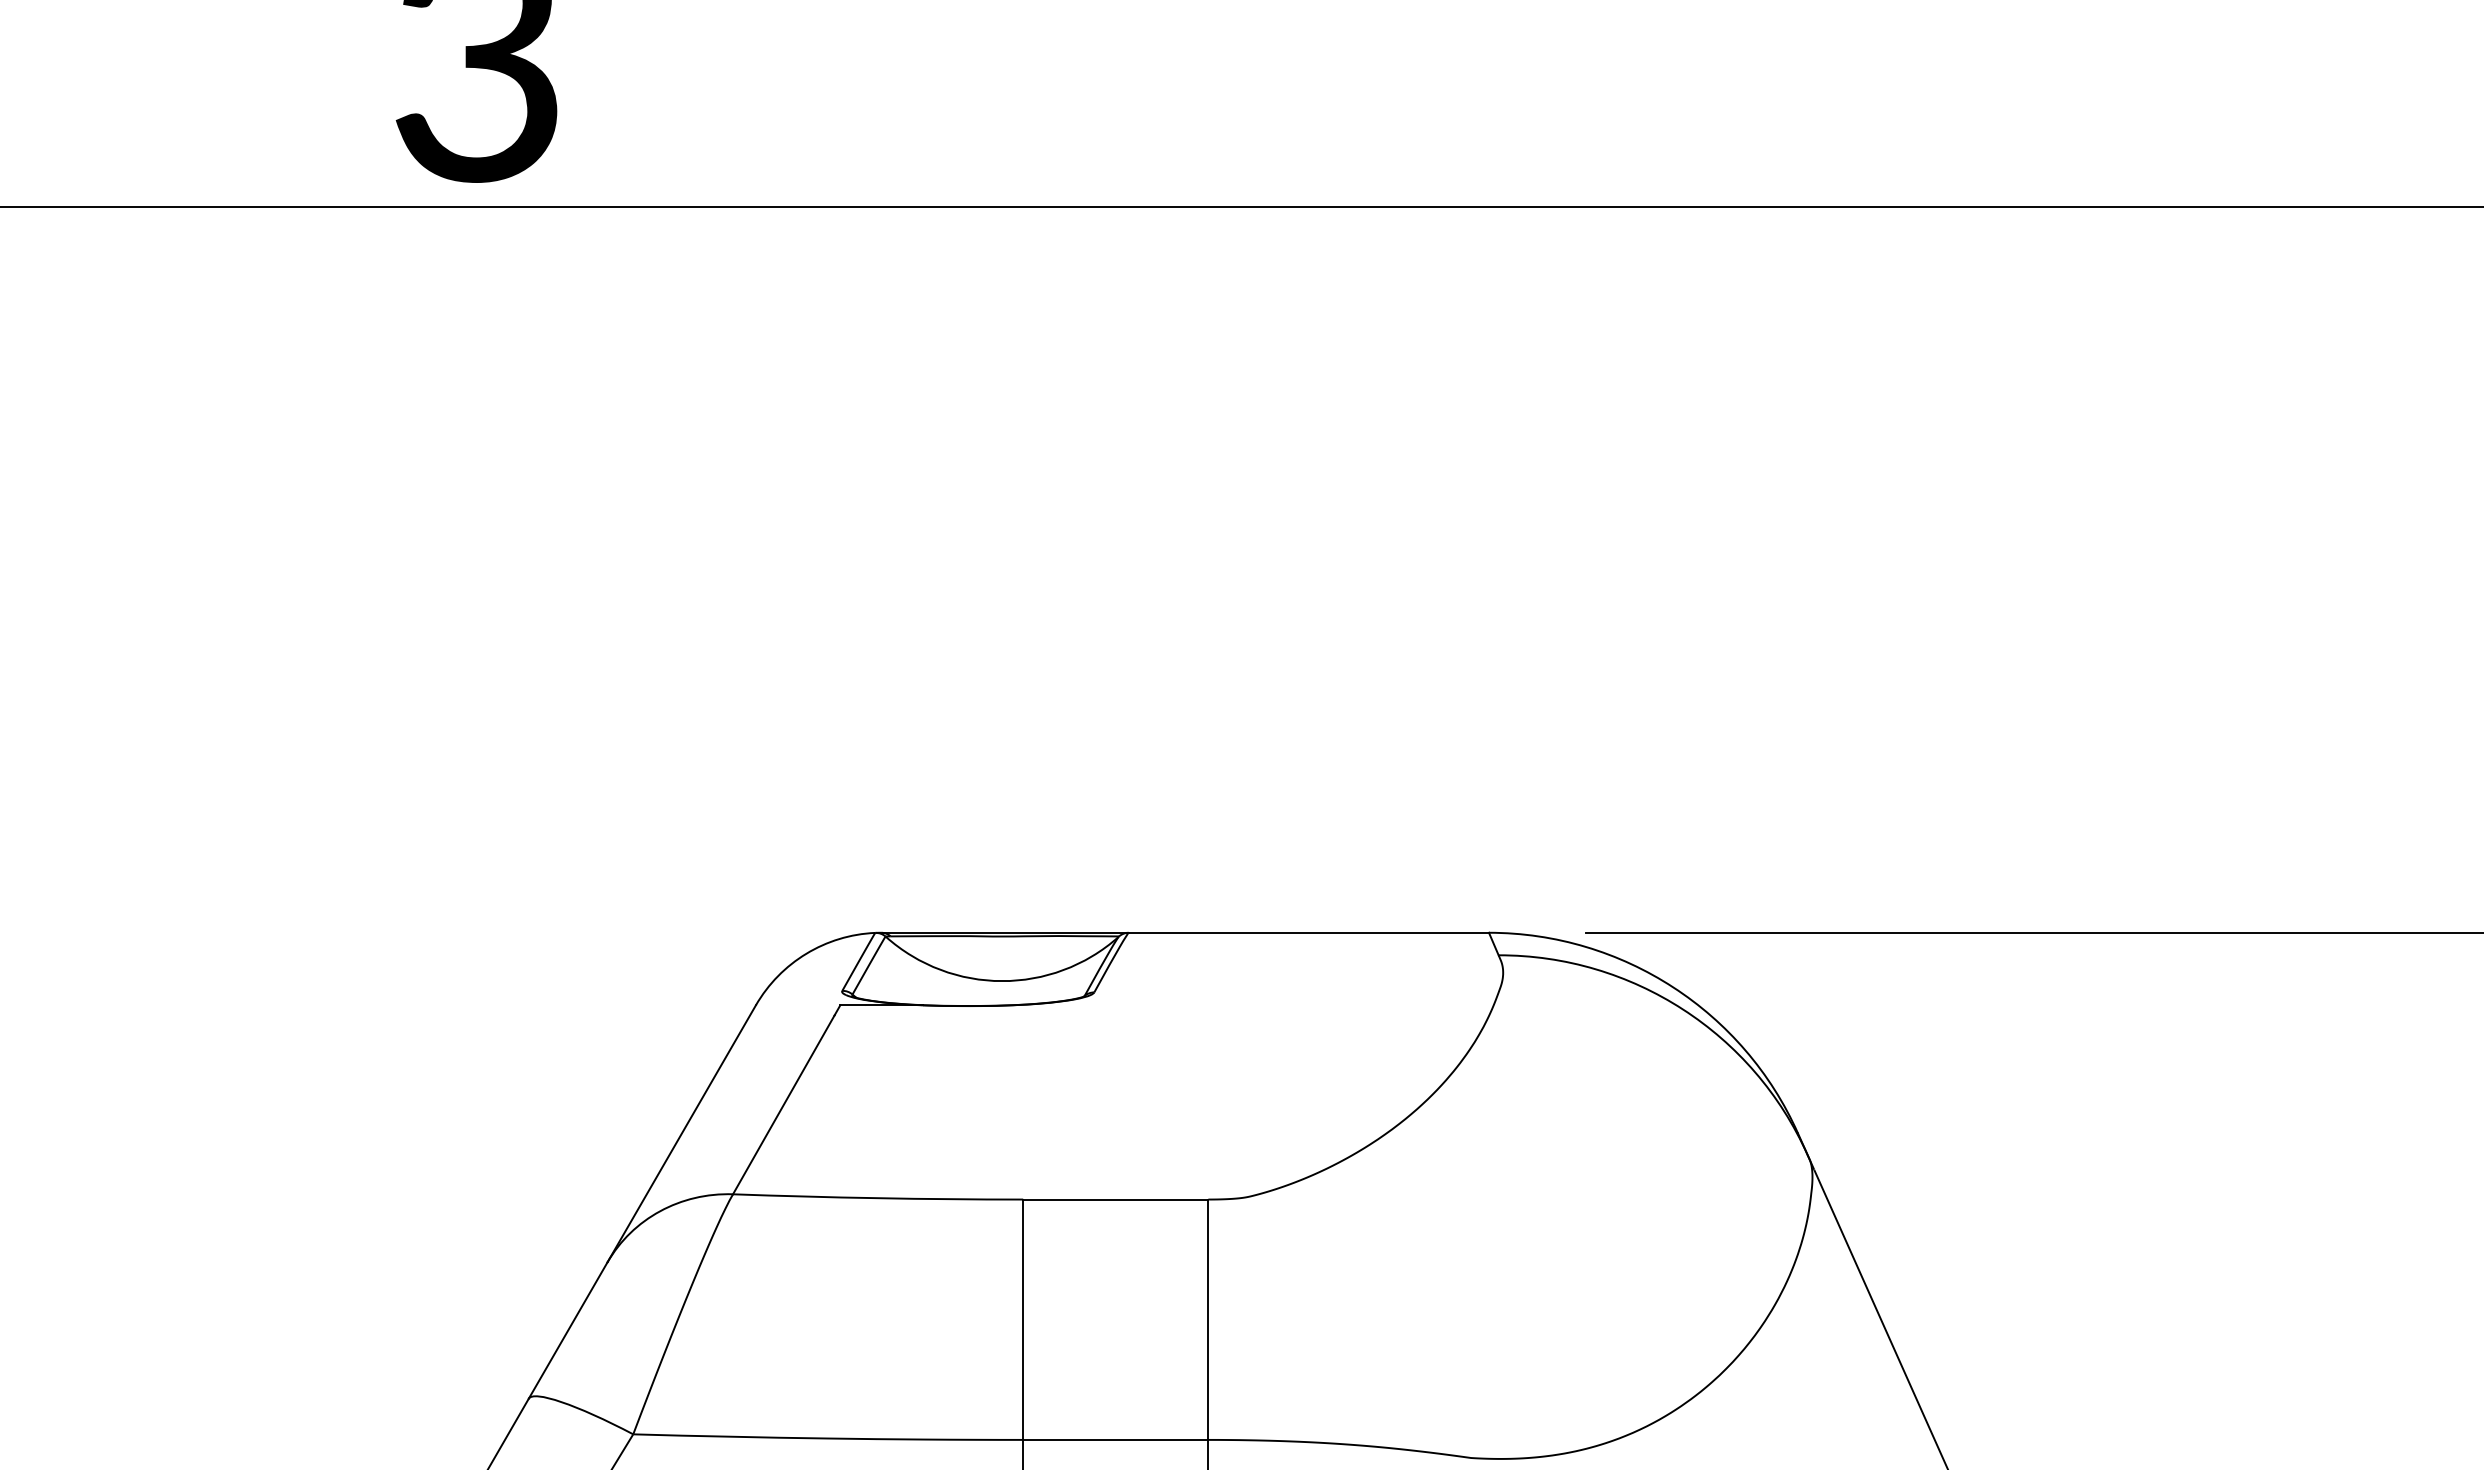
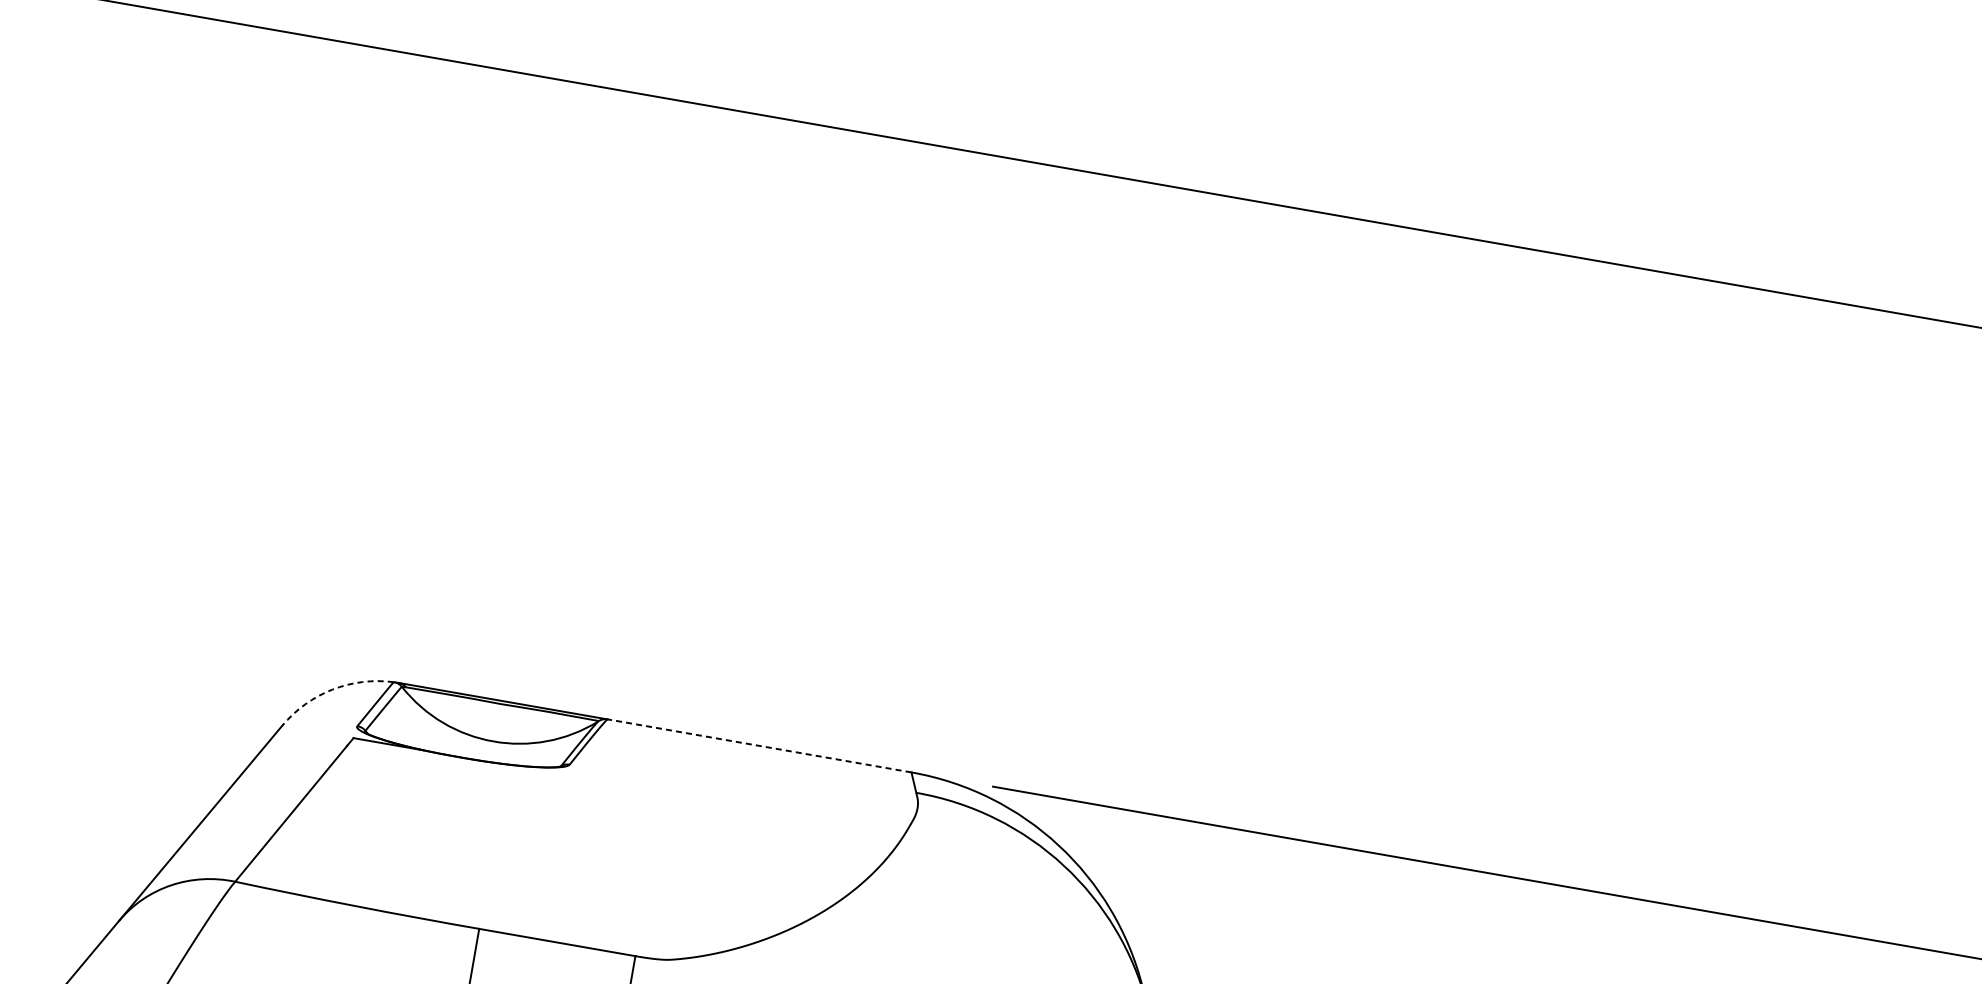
line: (1308, 932) -> (759, 745), solid -> dashed
arc: (806, 953) -> (332, 689), solid -> dashed

